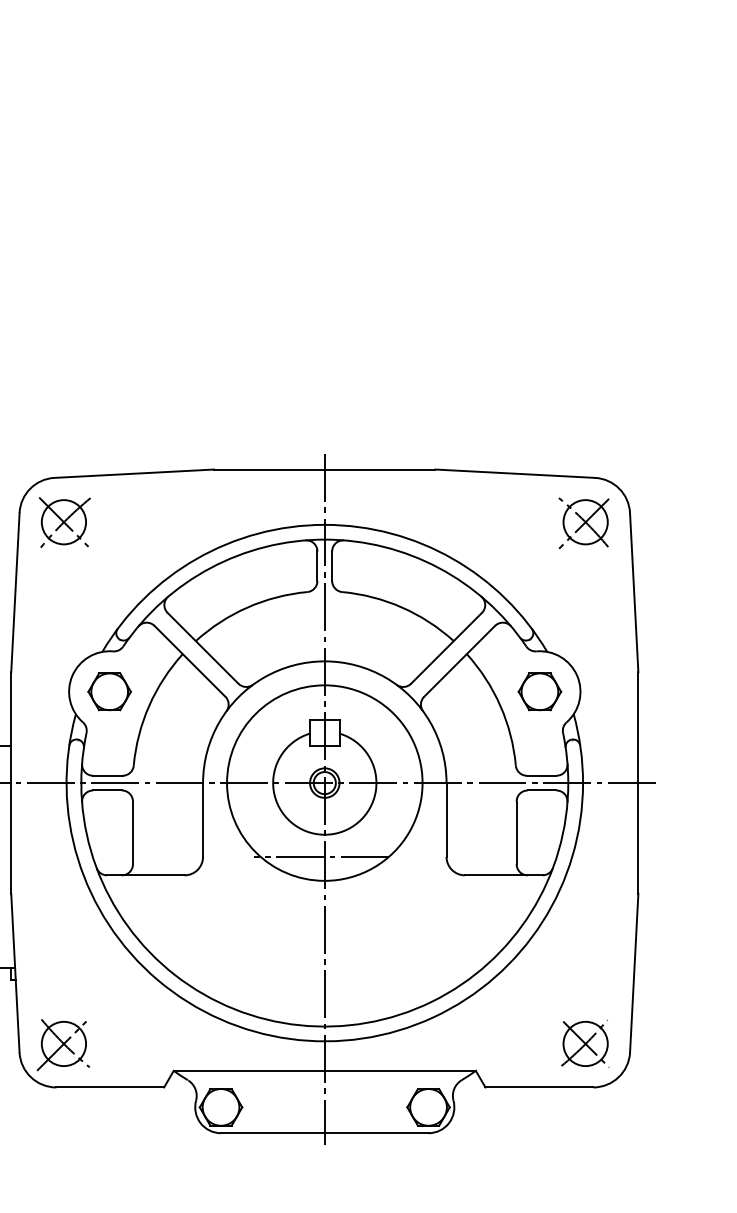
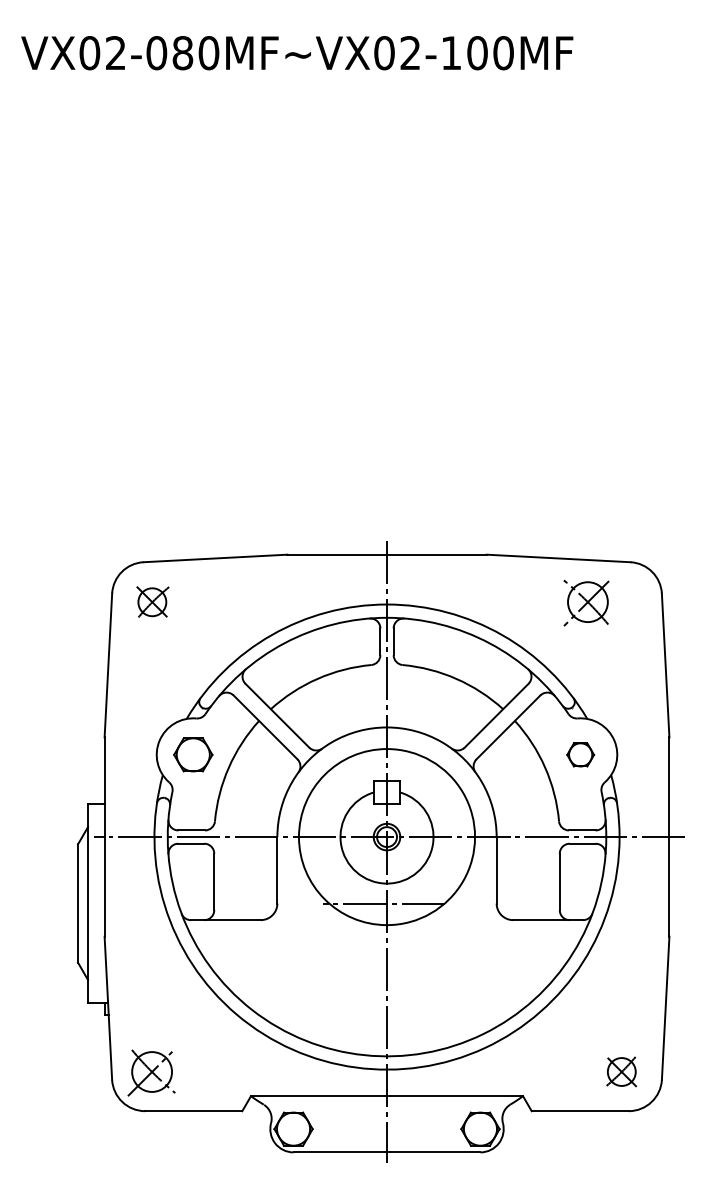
part: (64, 522) -> (152, 602), size x0.7
part: (584, 522) -> (586, 602), moved
part: (539, 691) -> (580, 754), size x0.7
part: (585, 1043) -> (621, 1071), size x0.7

